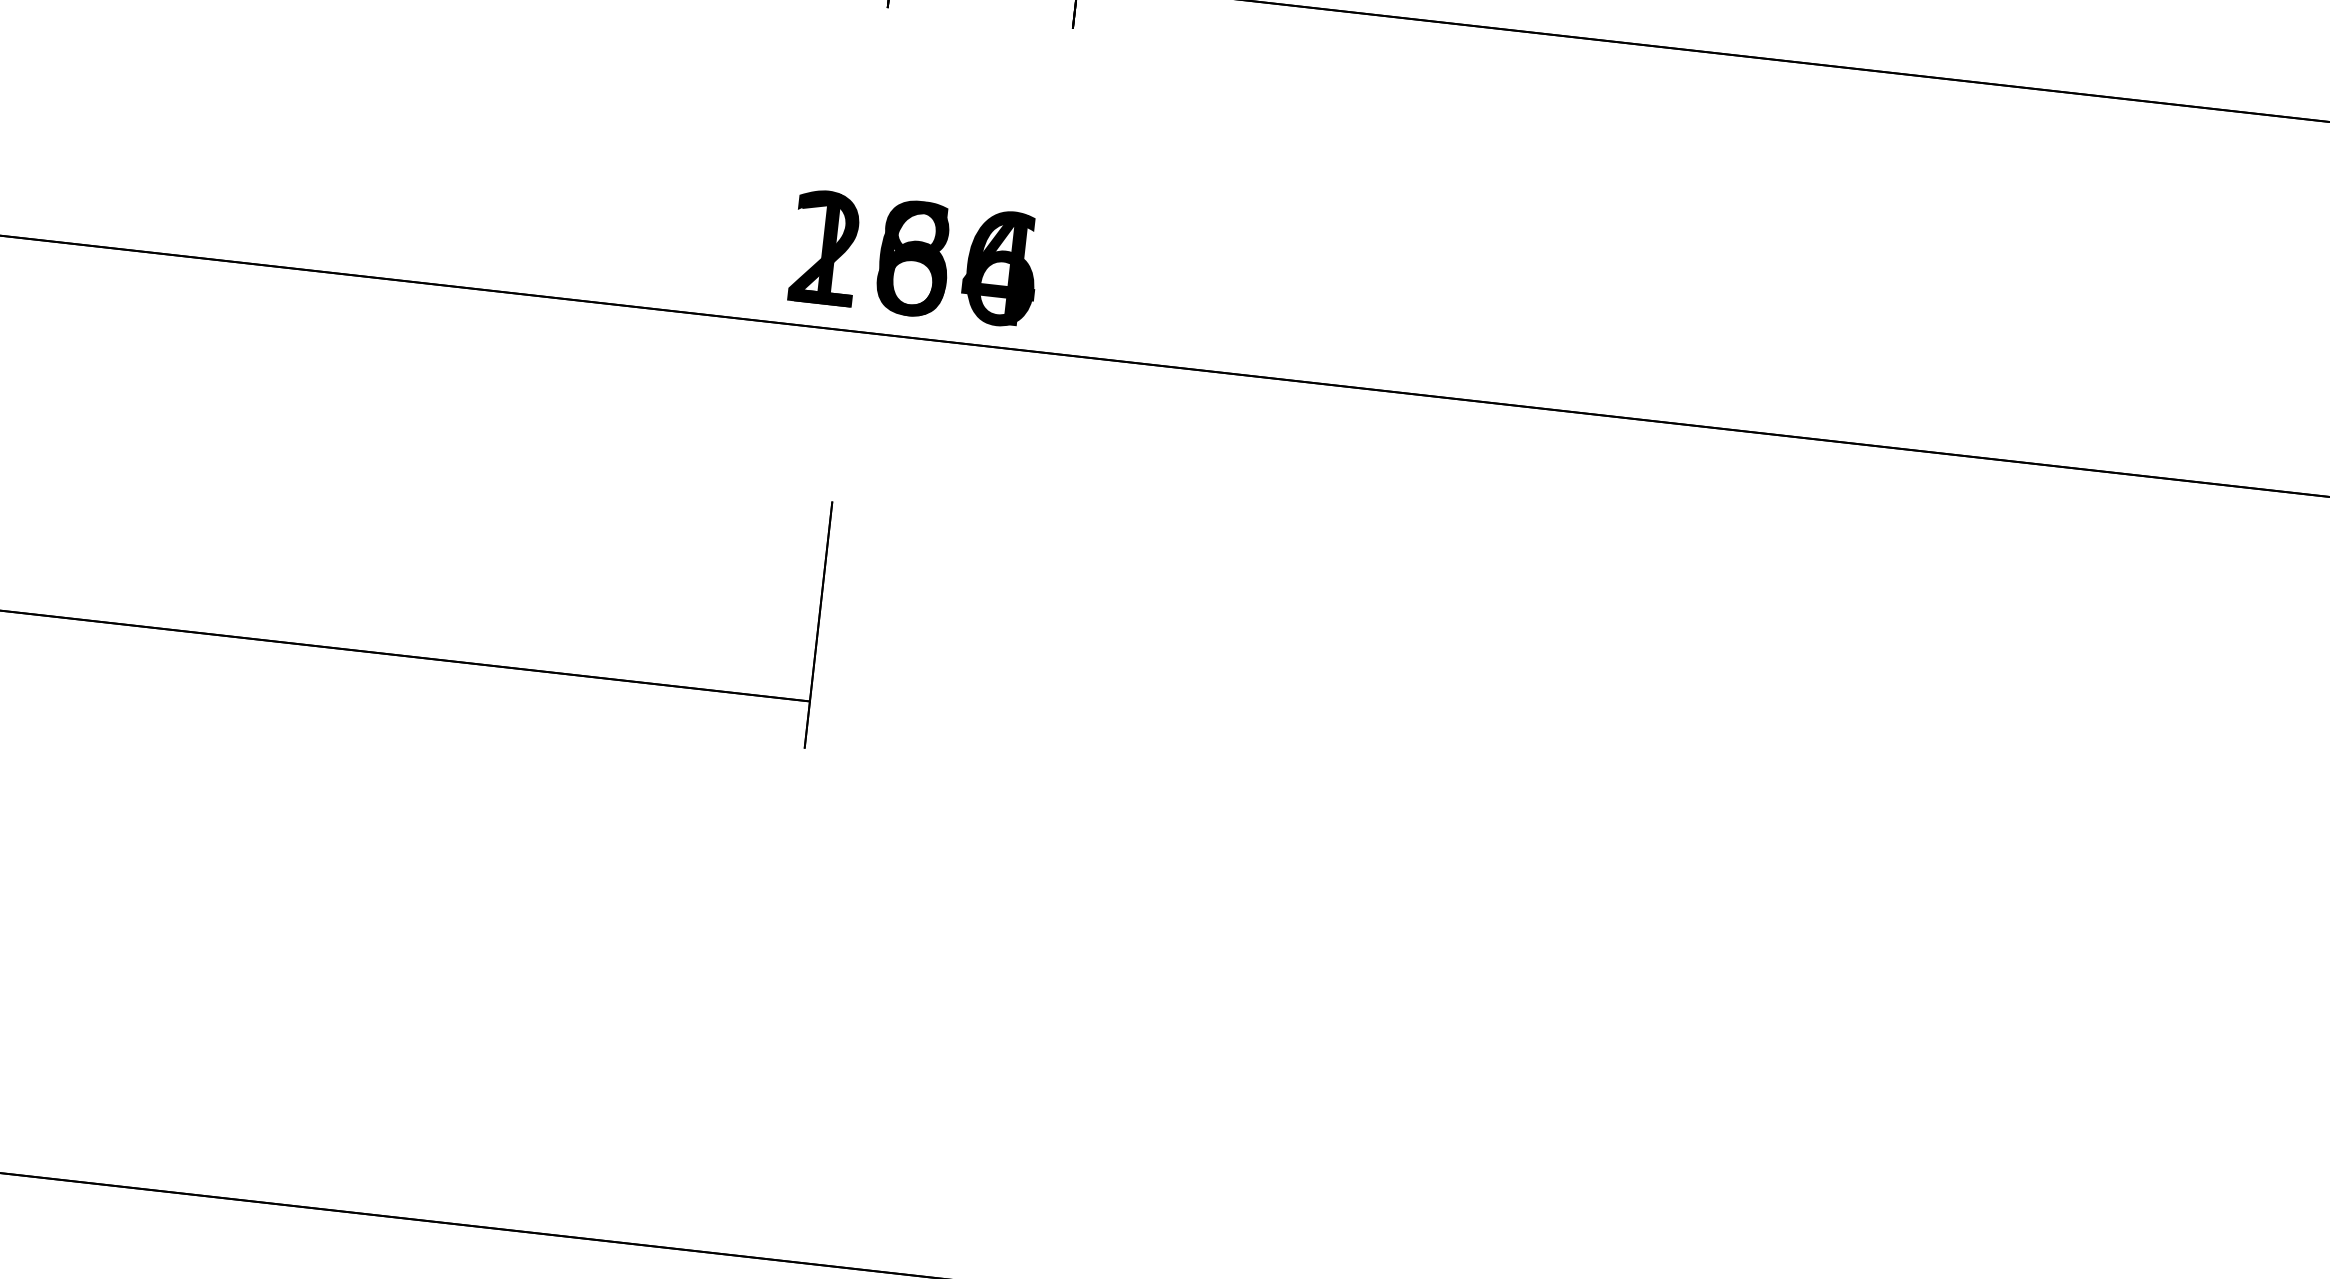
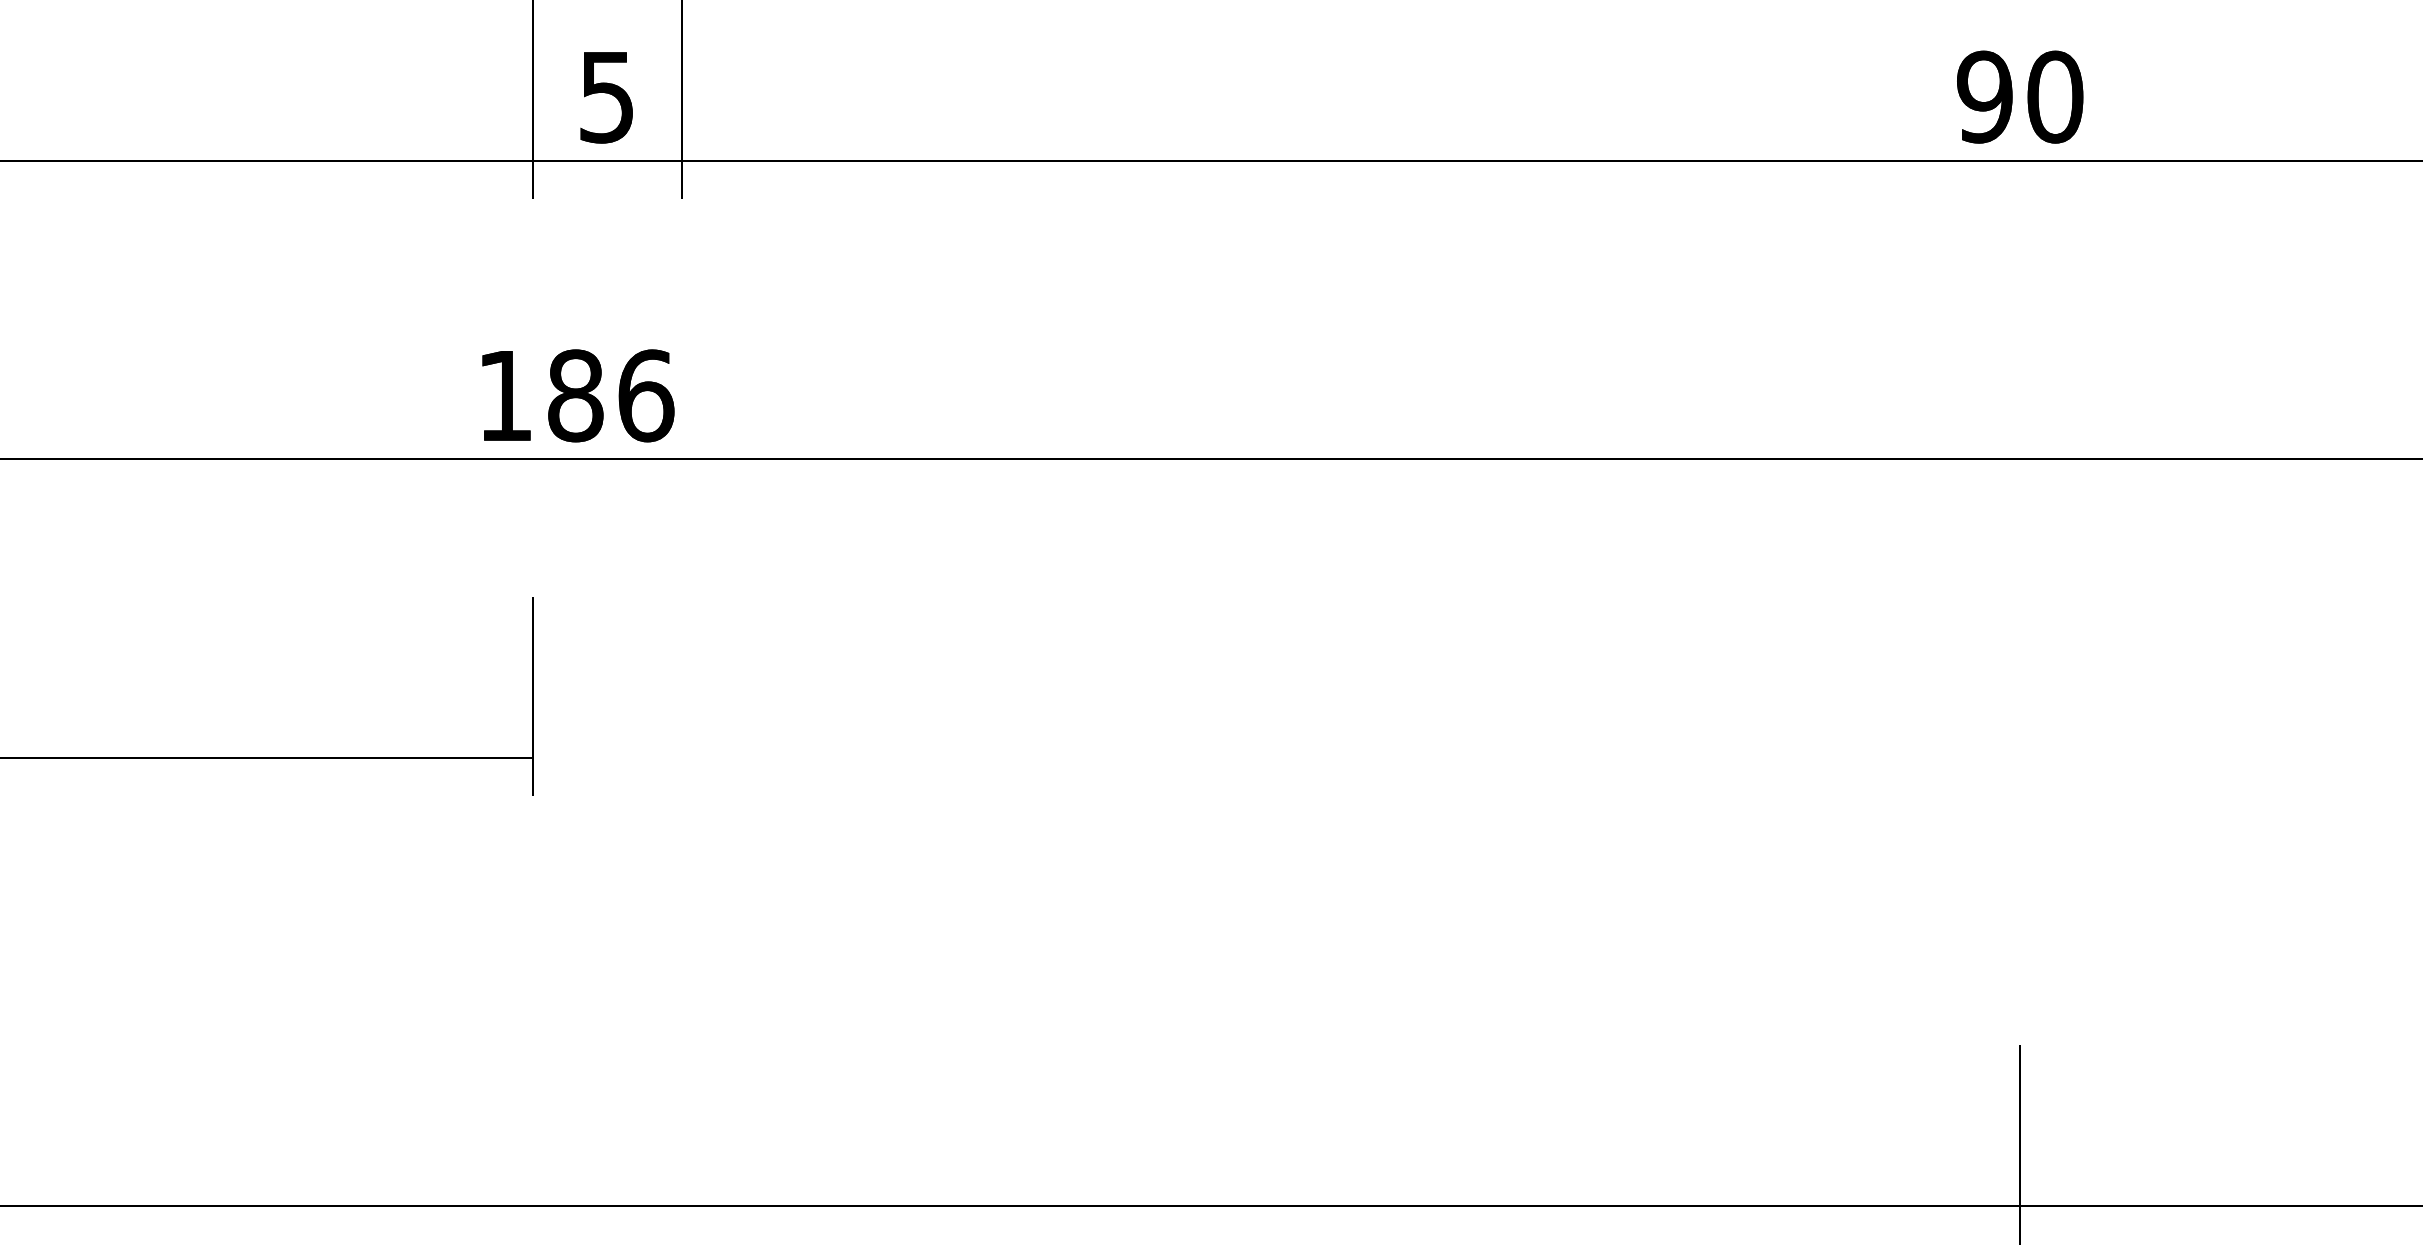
text: (914, 258) -> (576, 395), 264 -> 186

